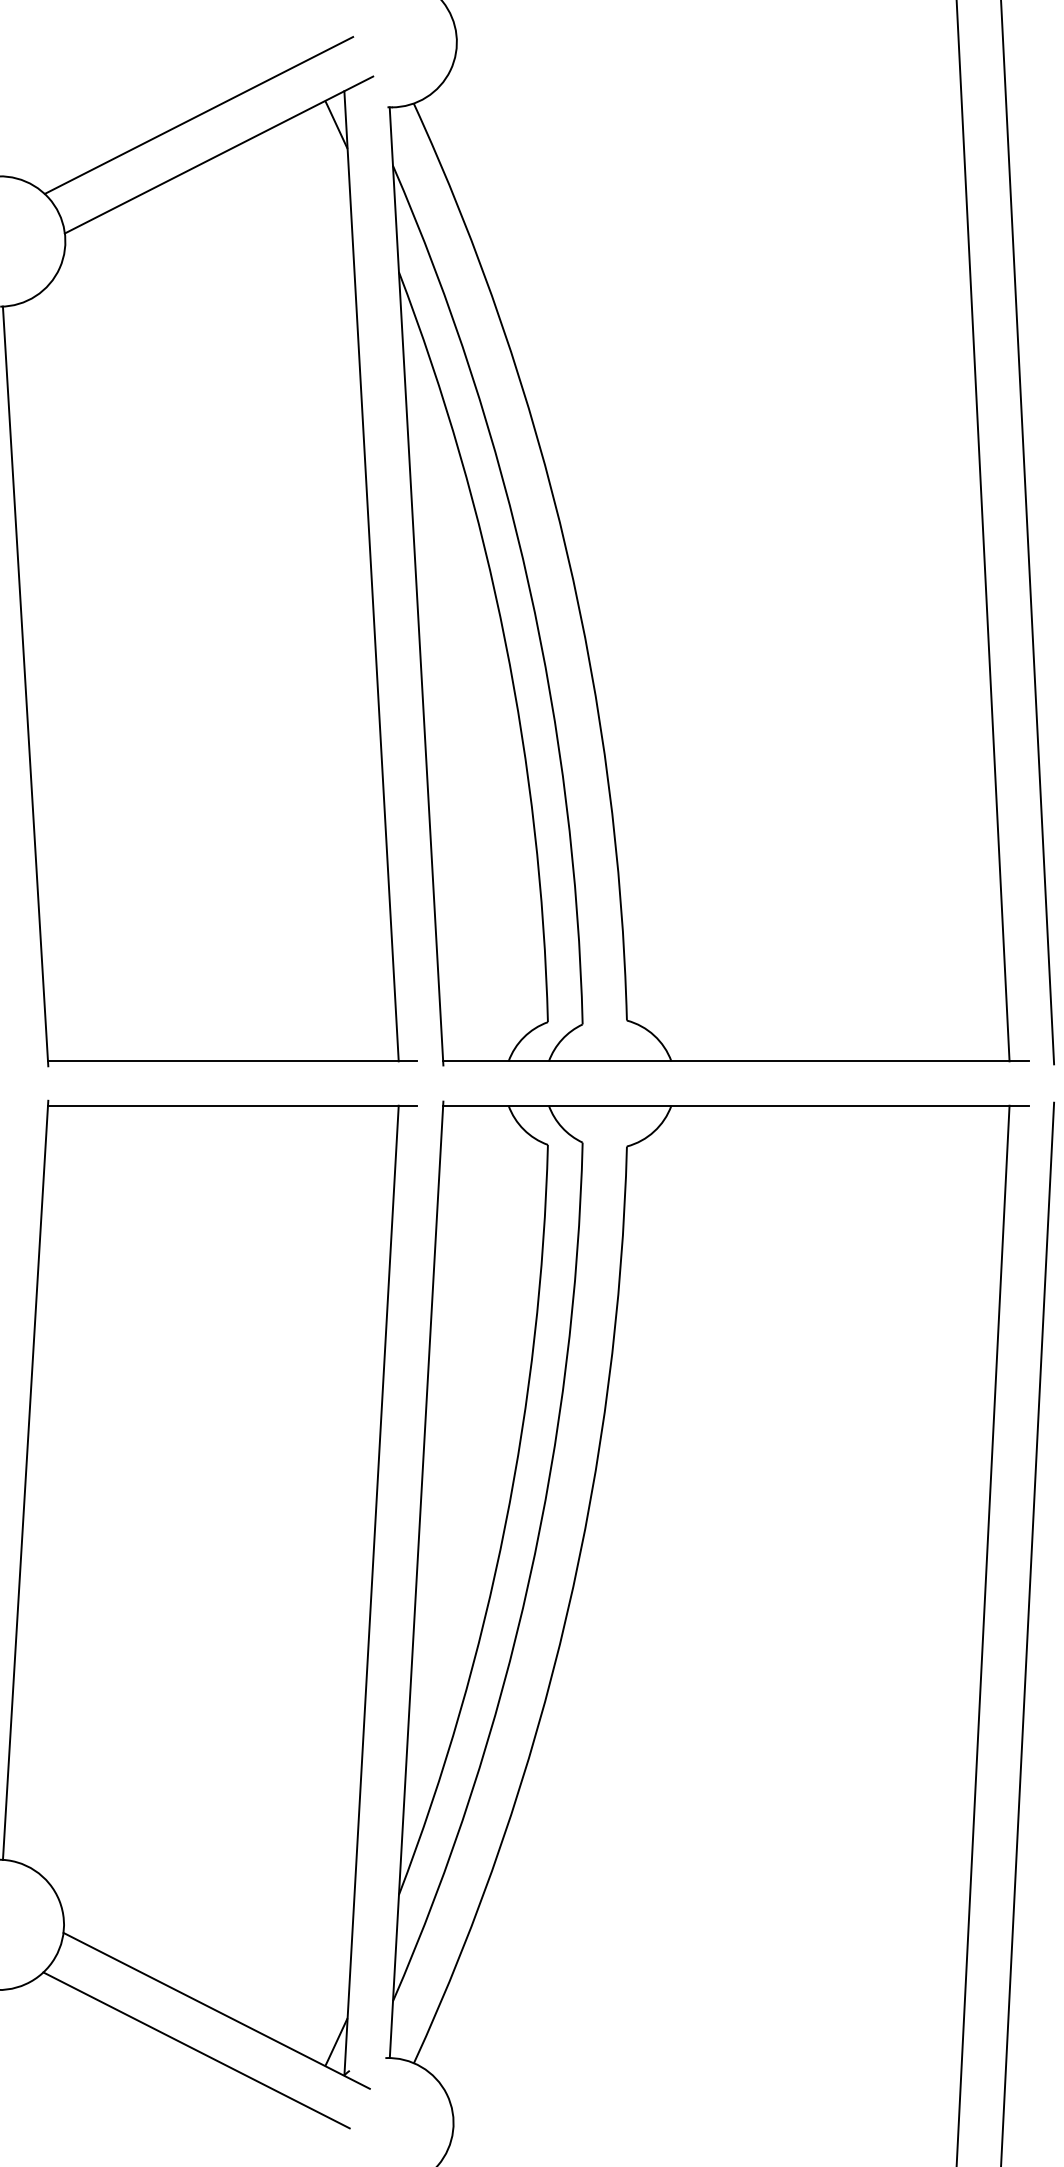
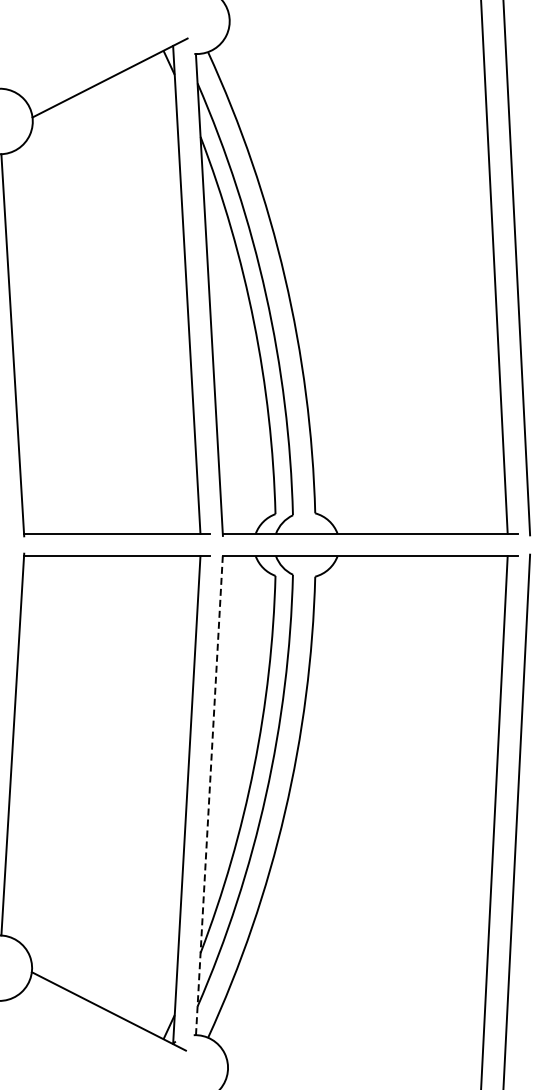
line: (197, 114) -> (99, 57), removed
line: (416, 1579) -> (209, 794), solid -> dashed
line: (195, 2050) -> (98, 1031), removed

